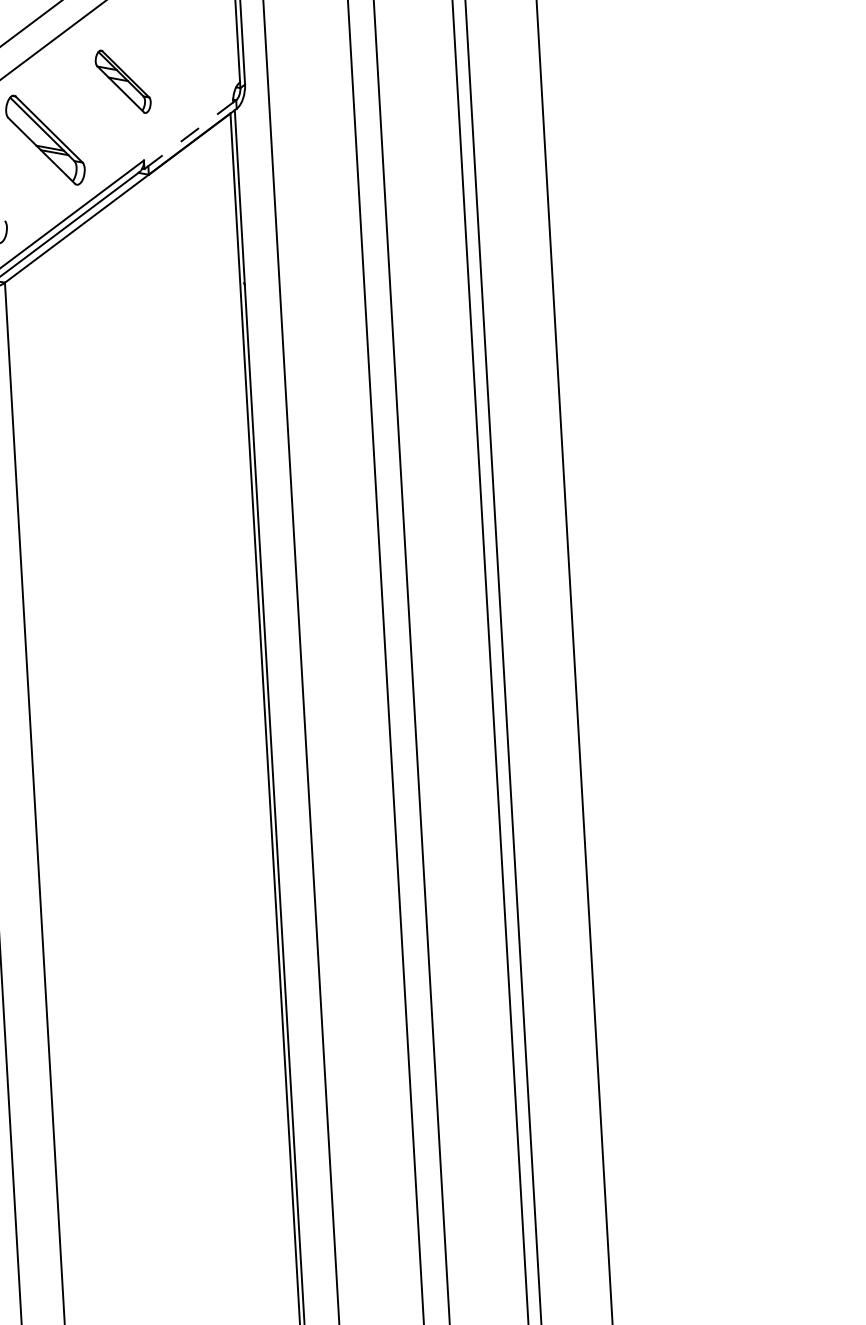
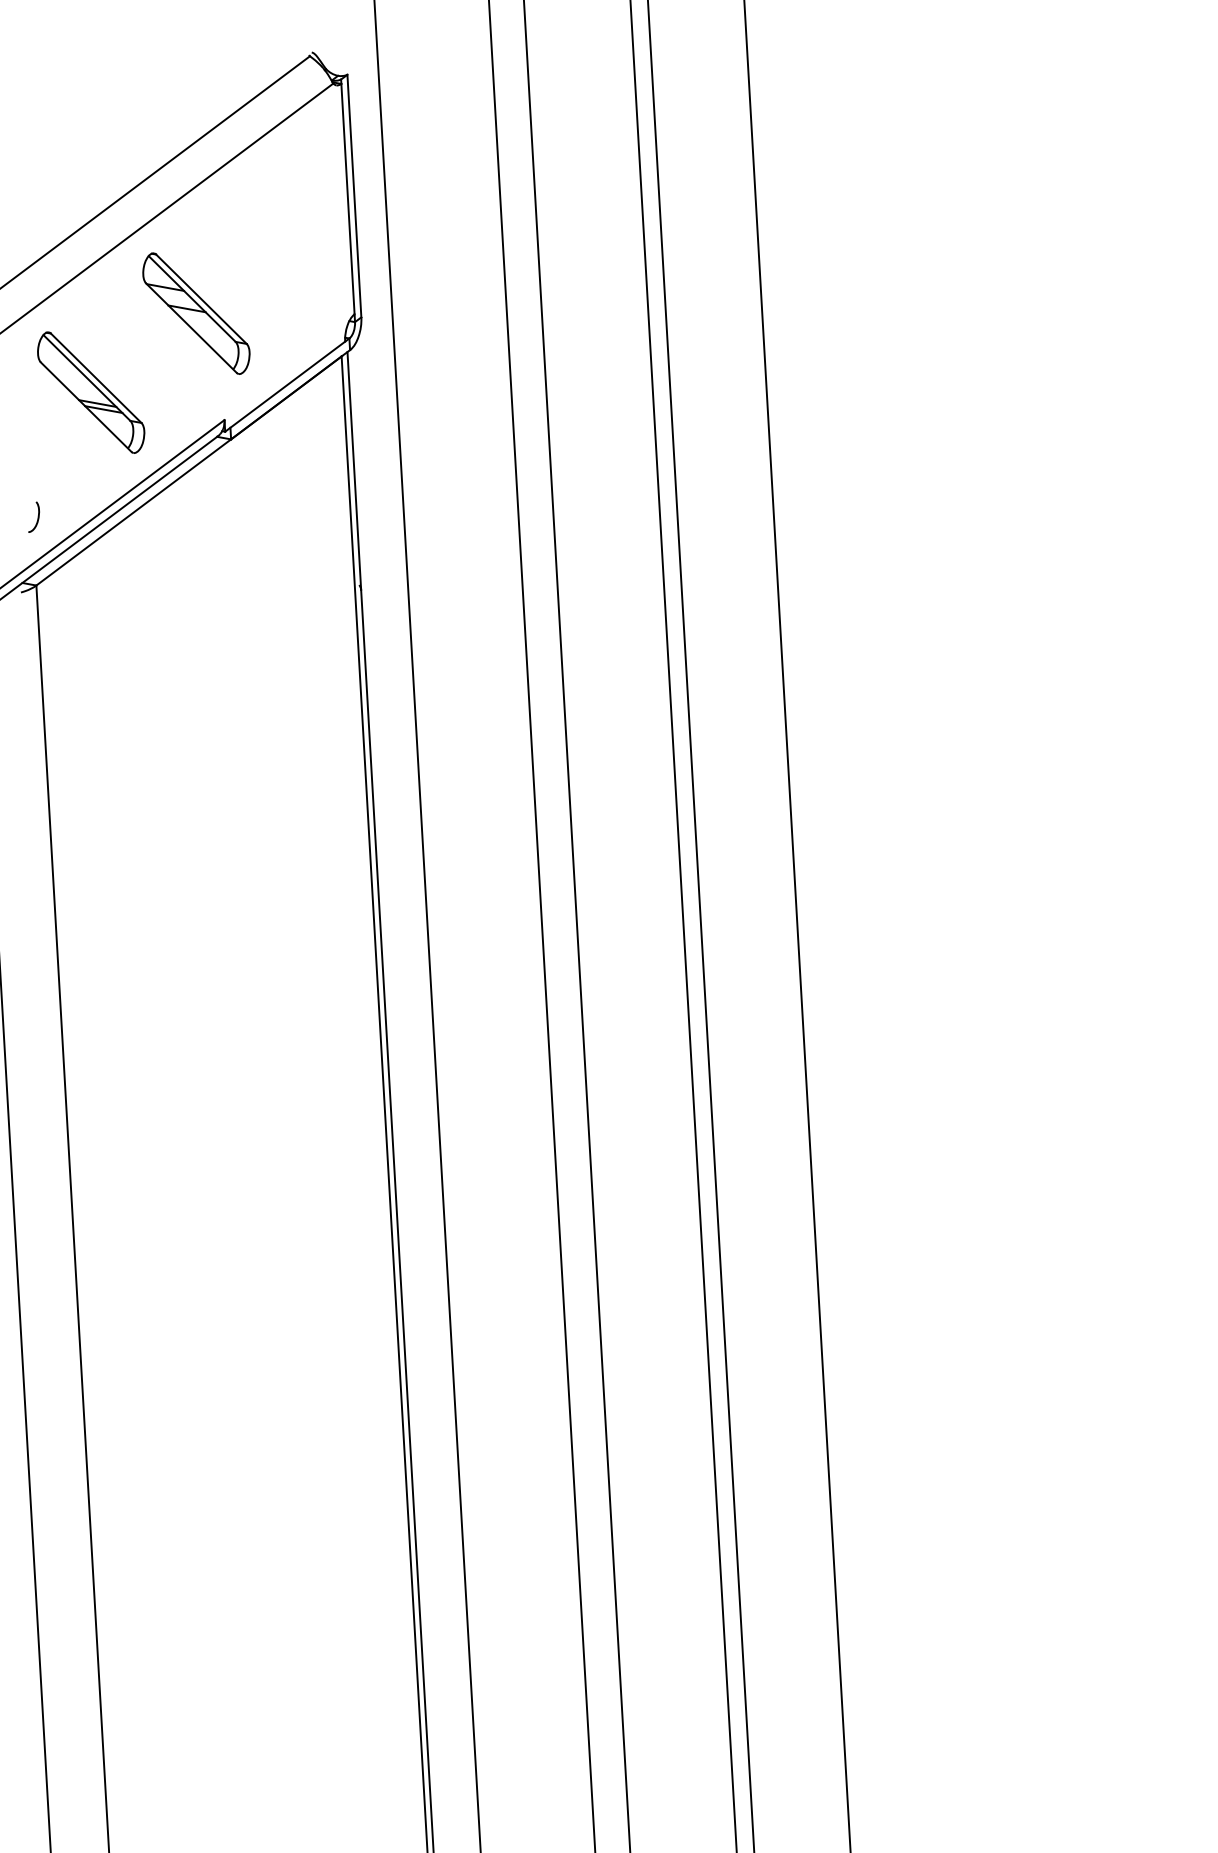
part: (123, 81) -> (196, 313), size x1.43
line: (189, 135) -> (285, 386), dashed -> solid

